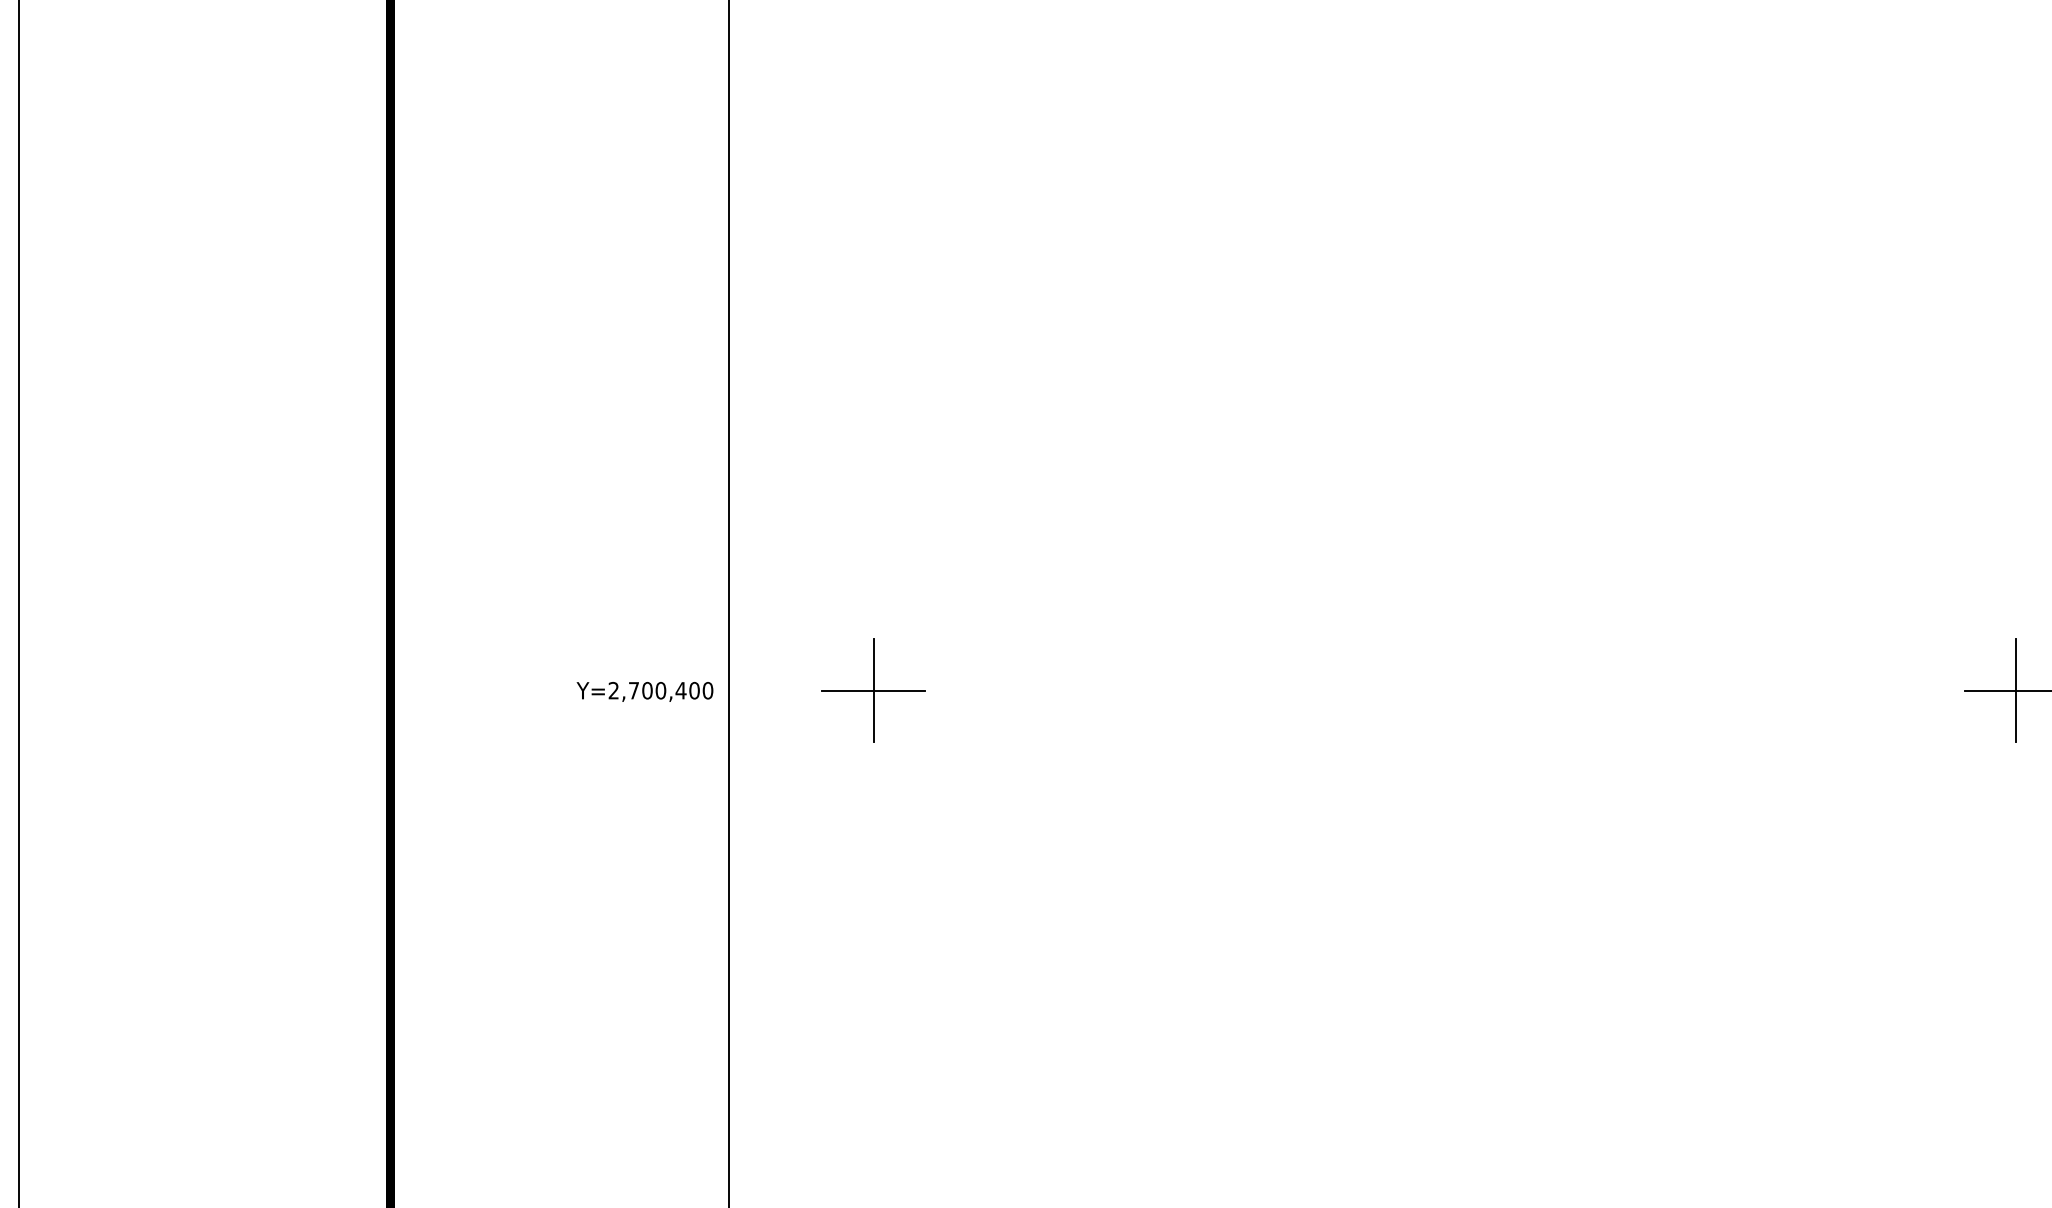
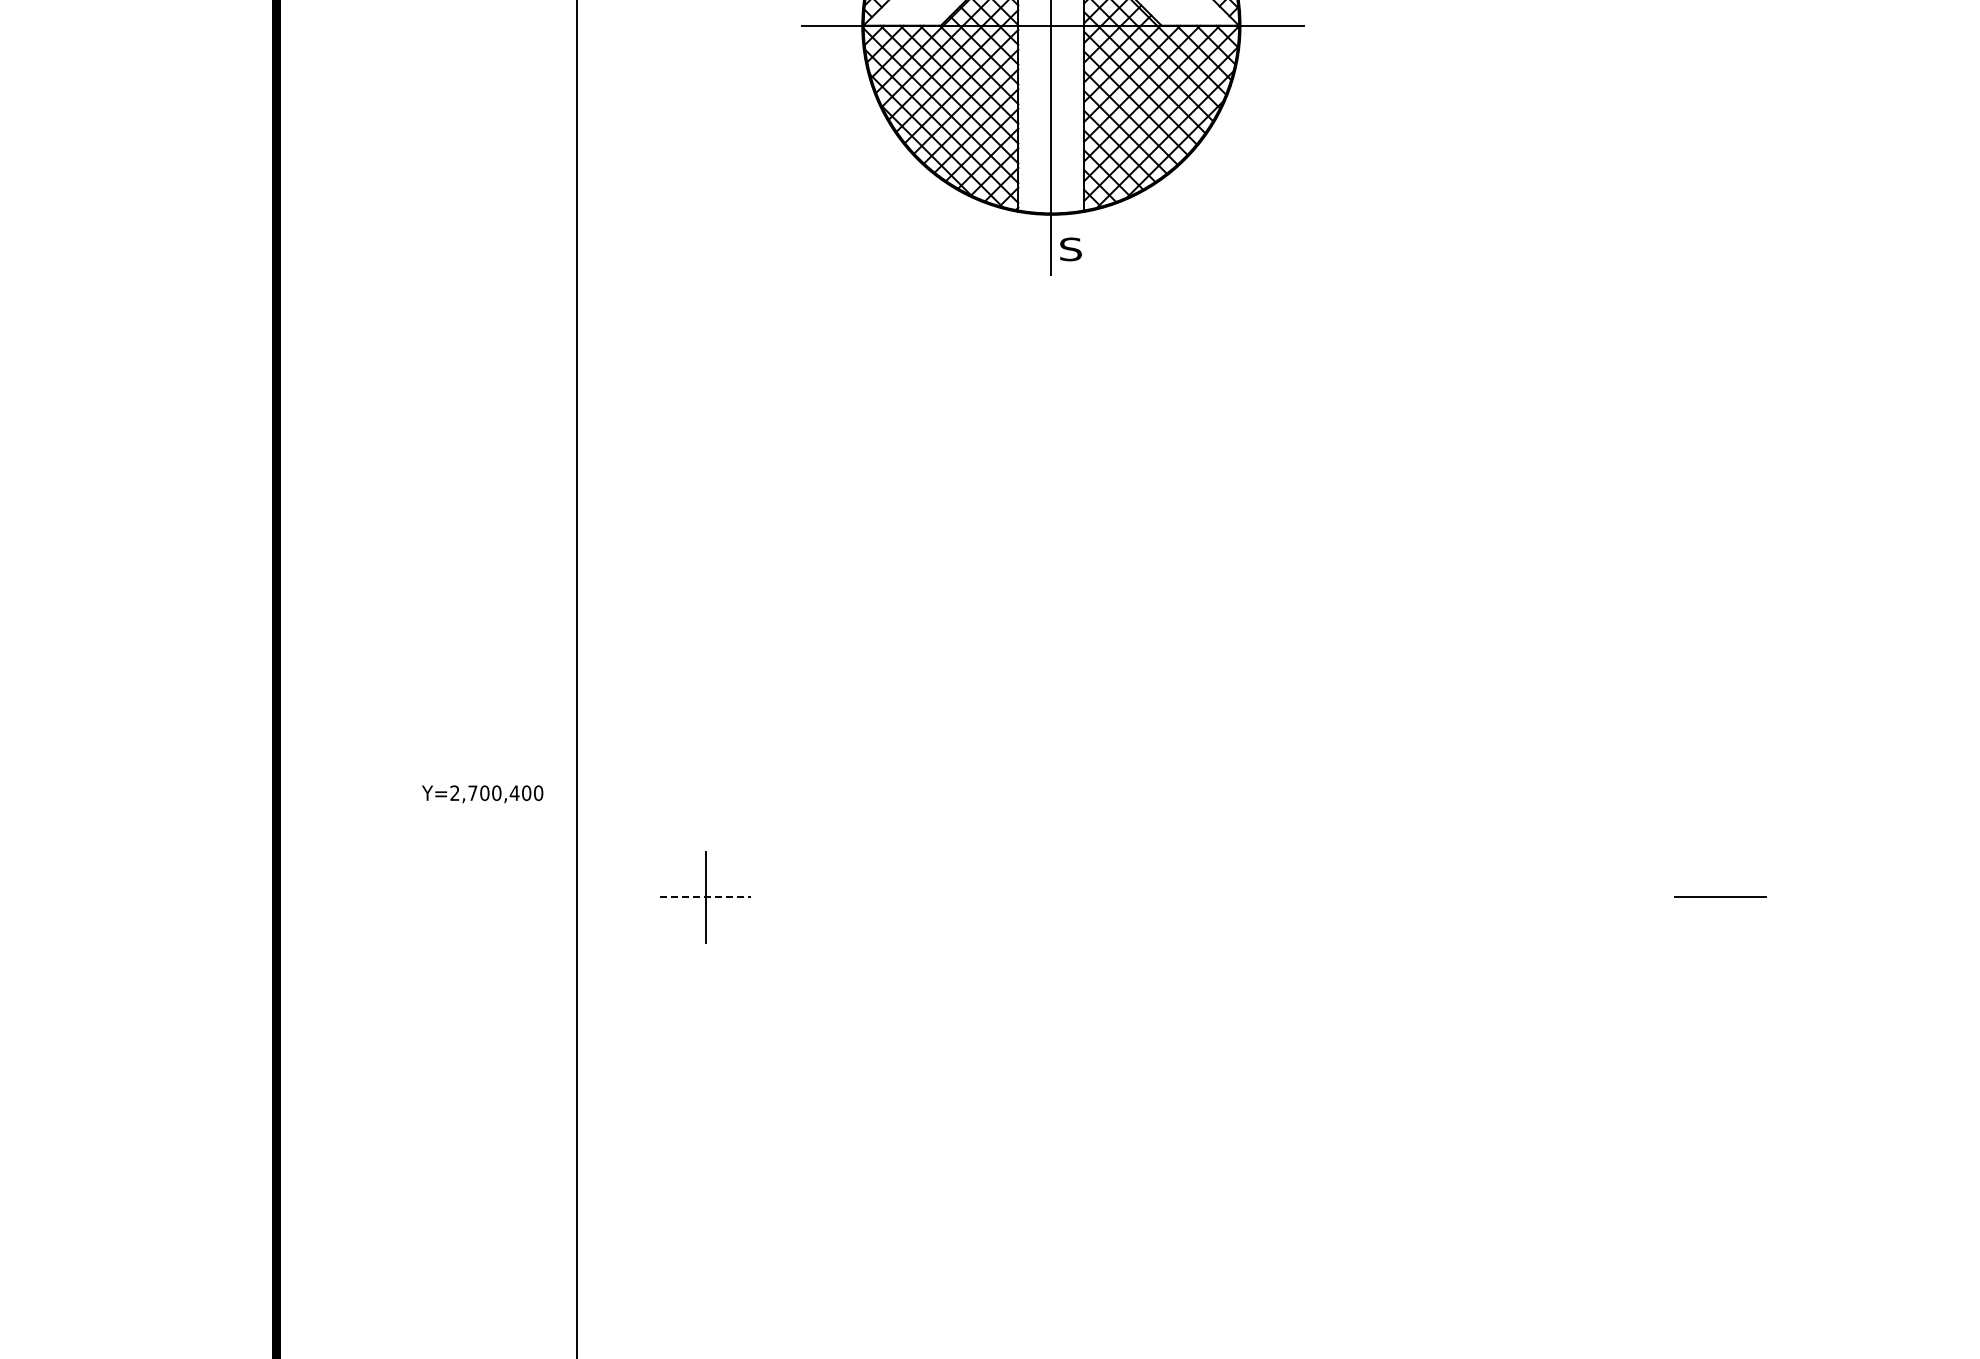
line: (2016, 689) -> (1720, 896), removed
line: (873, 691) -> (705, 897), solid -> dashed
text: (644, 692) -> (482, 794), moved

